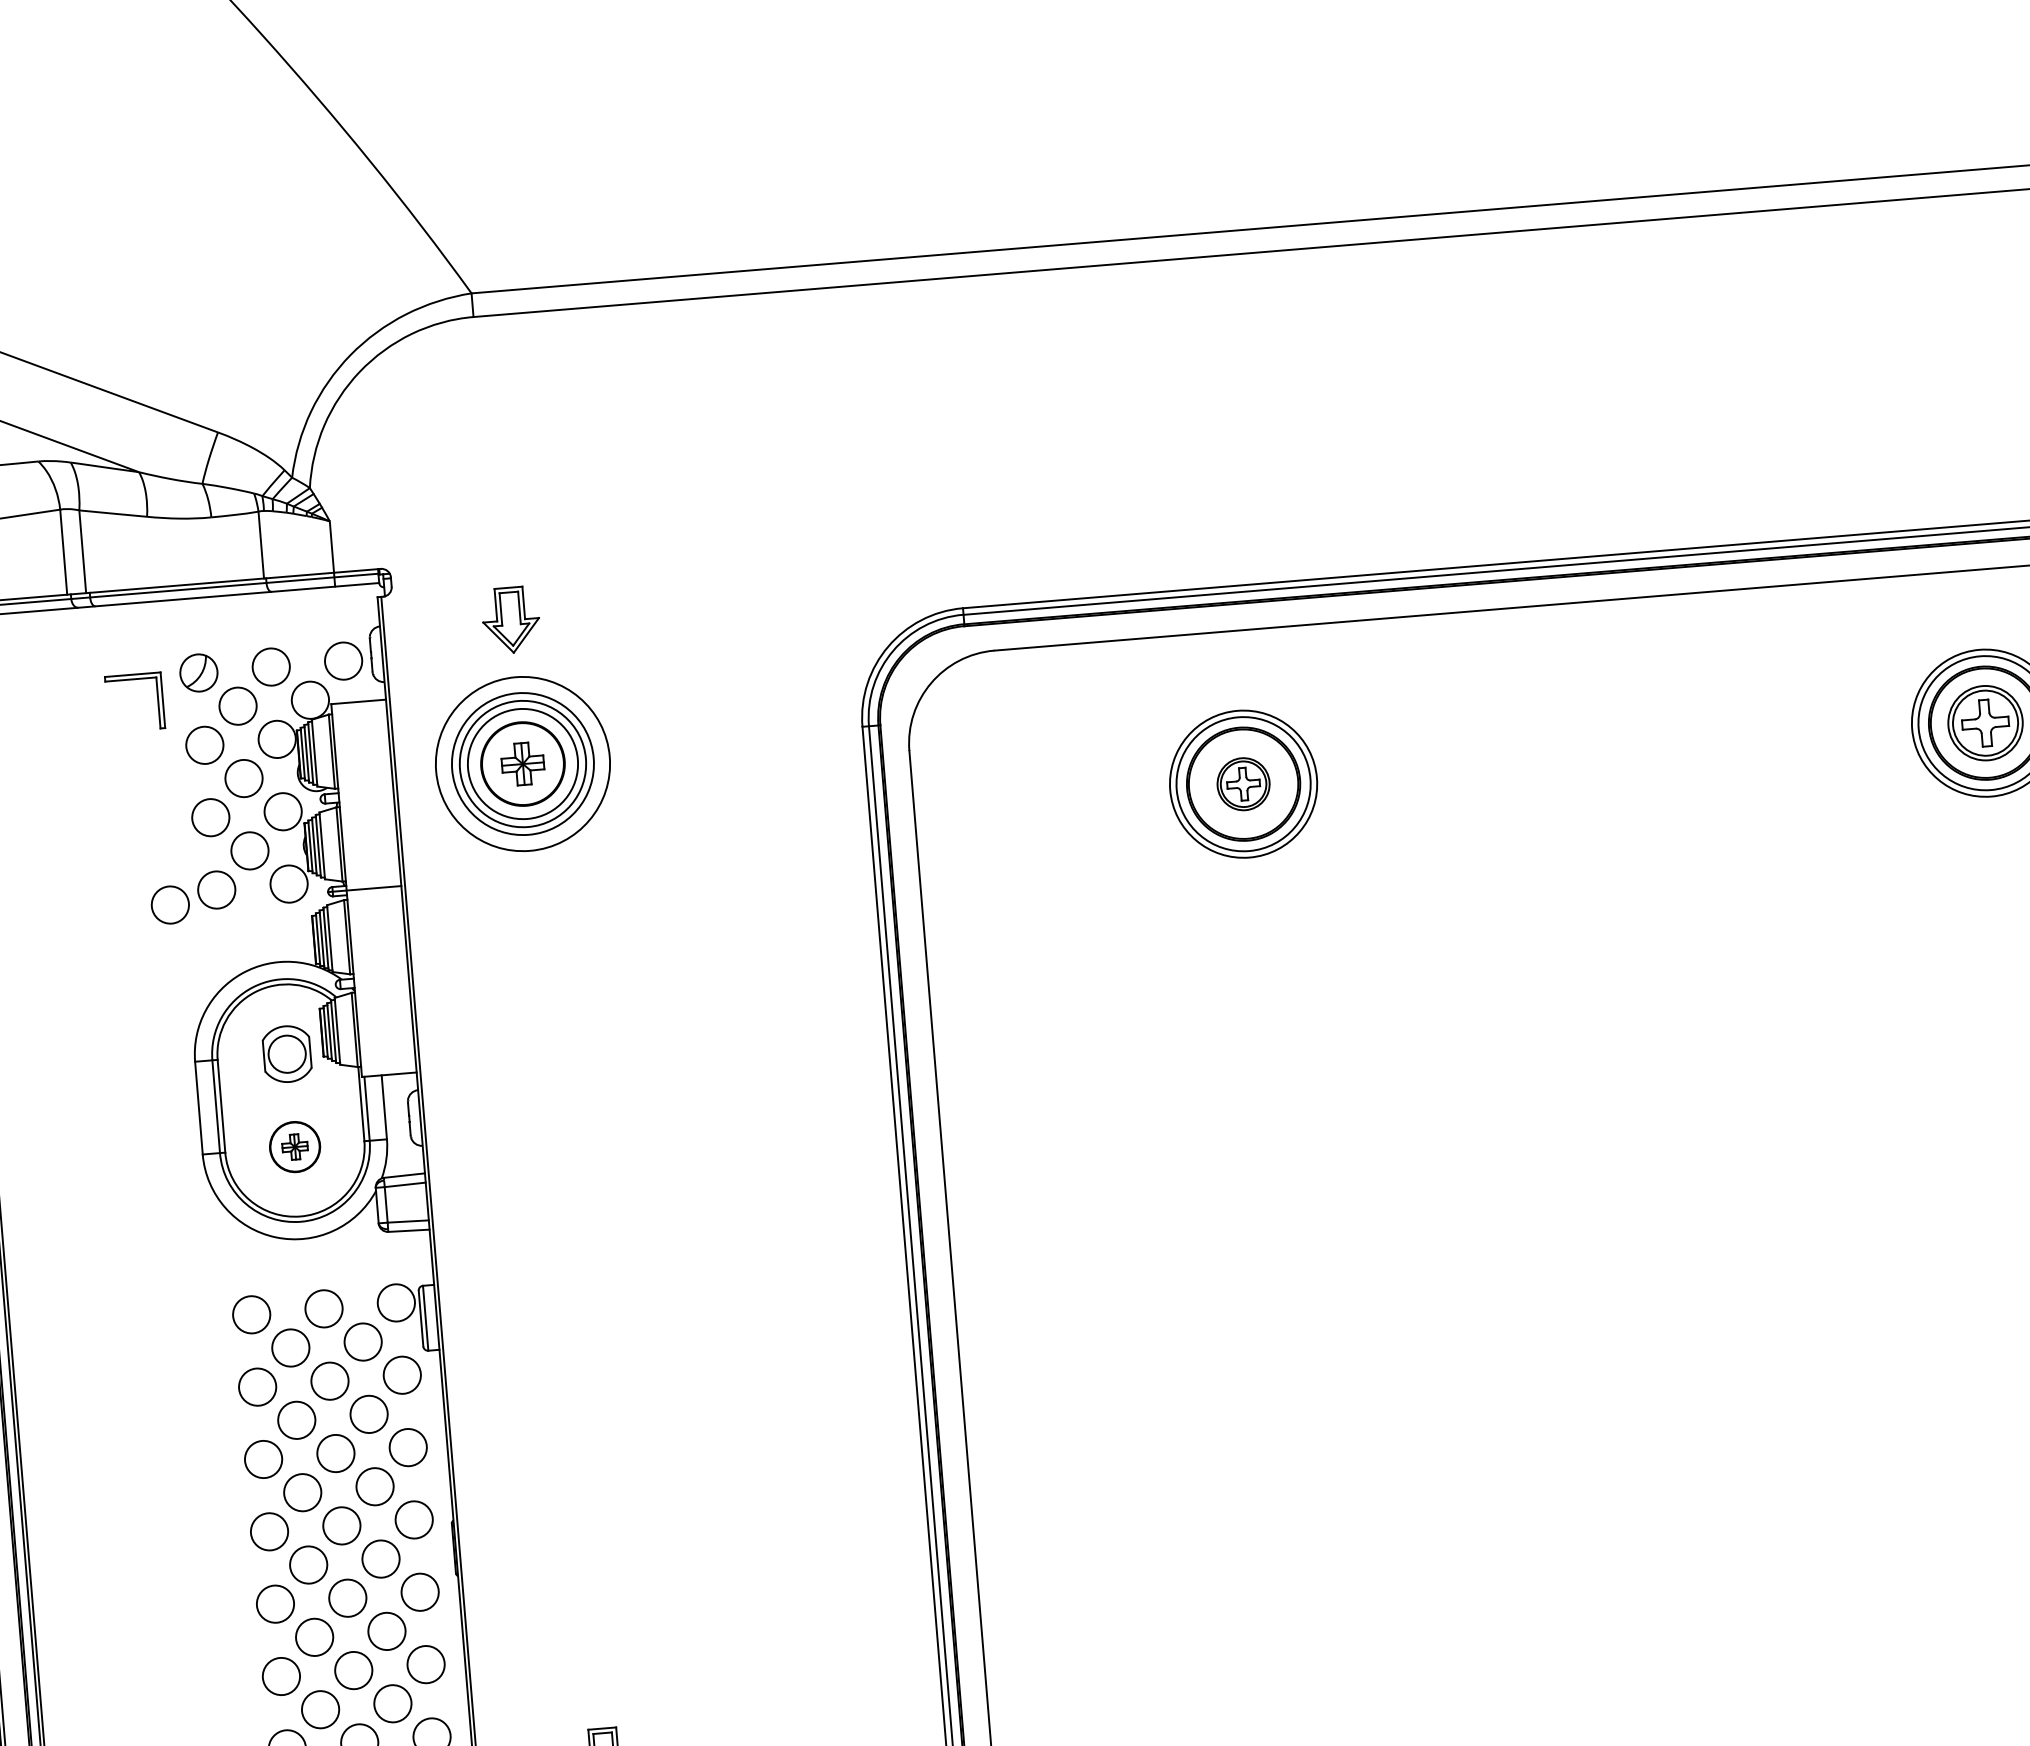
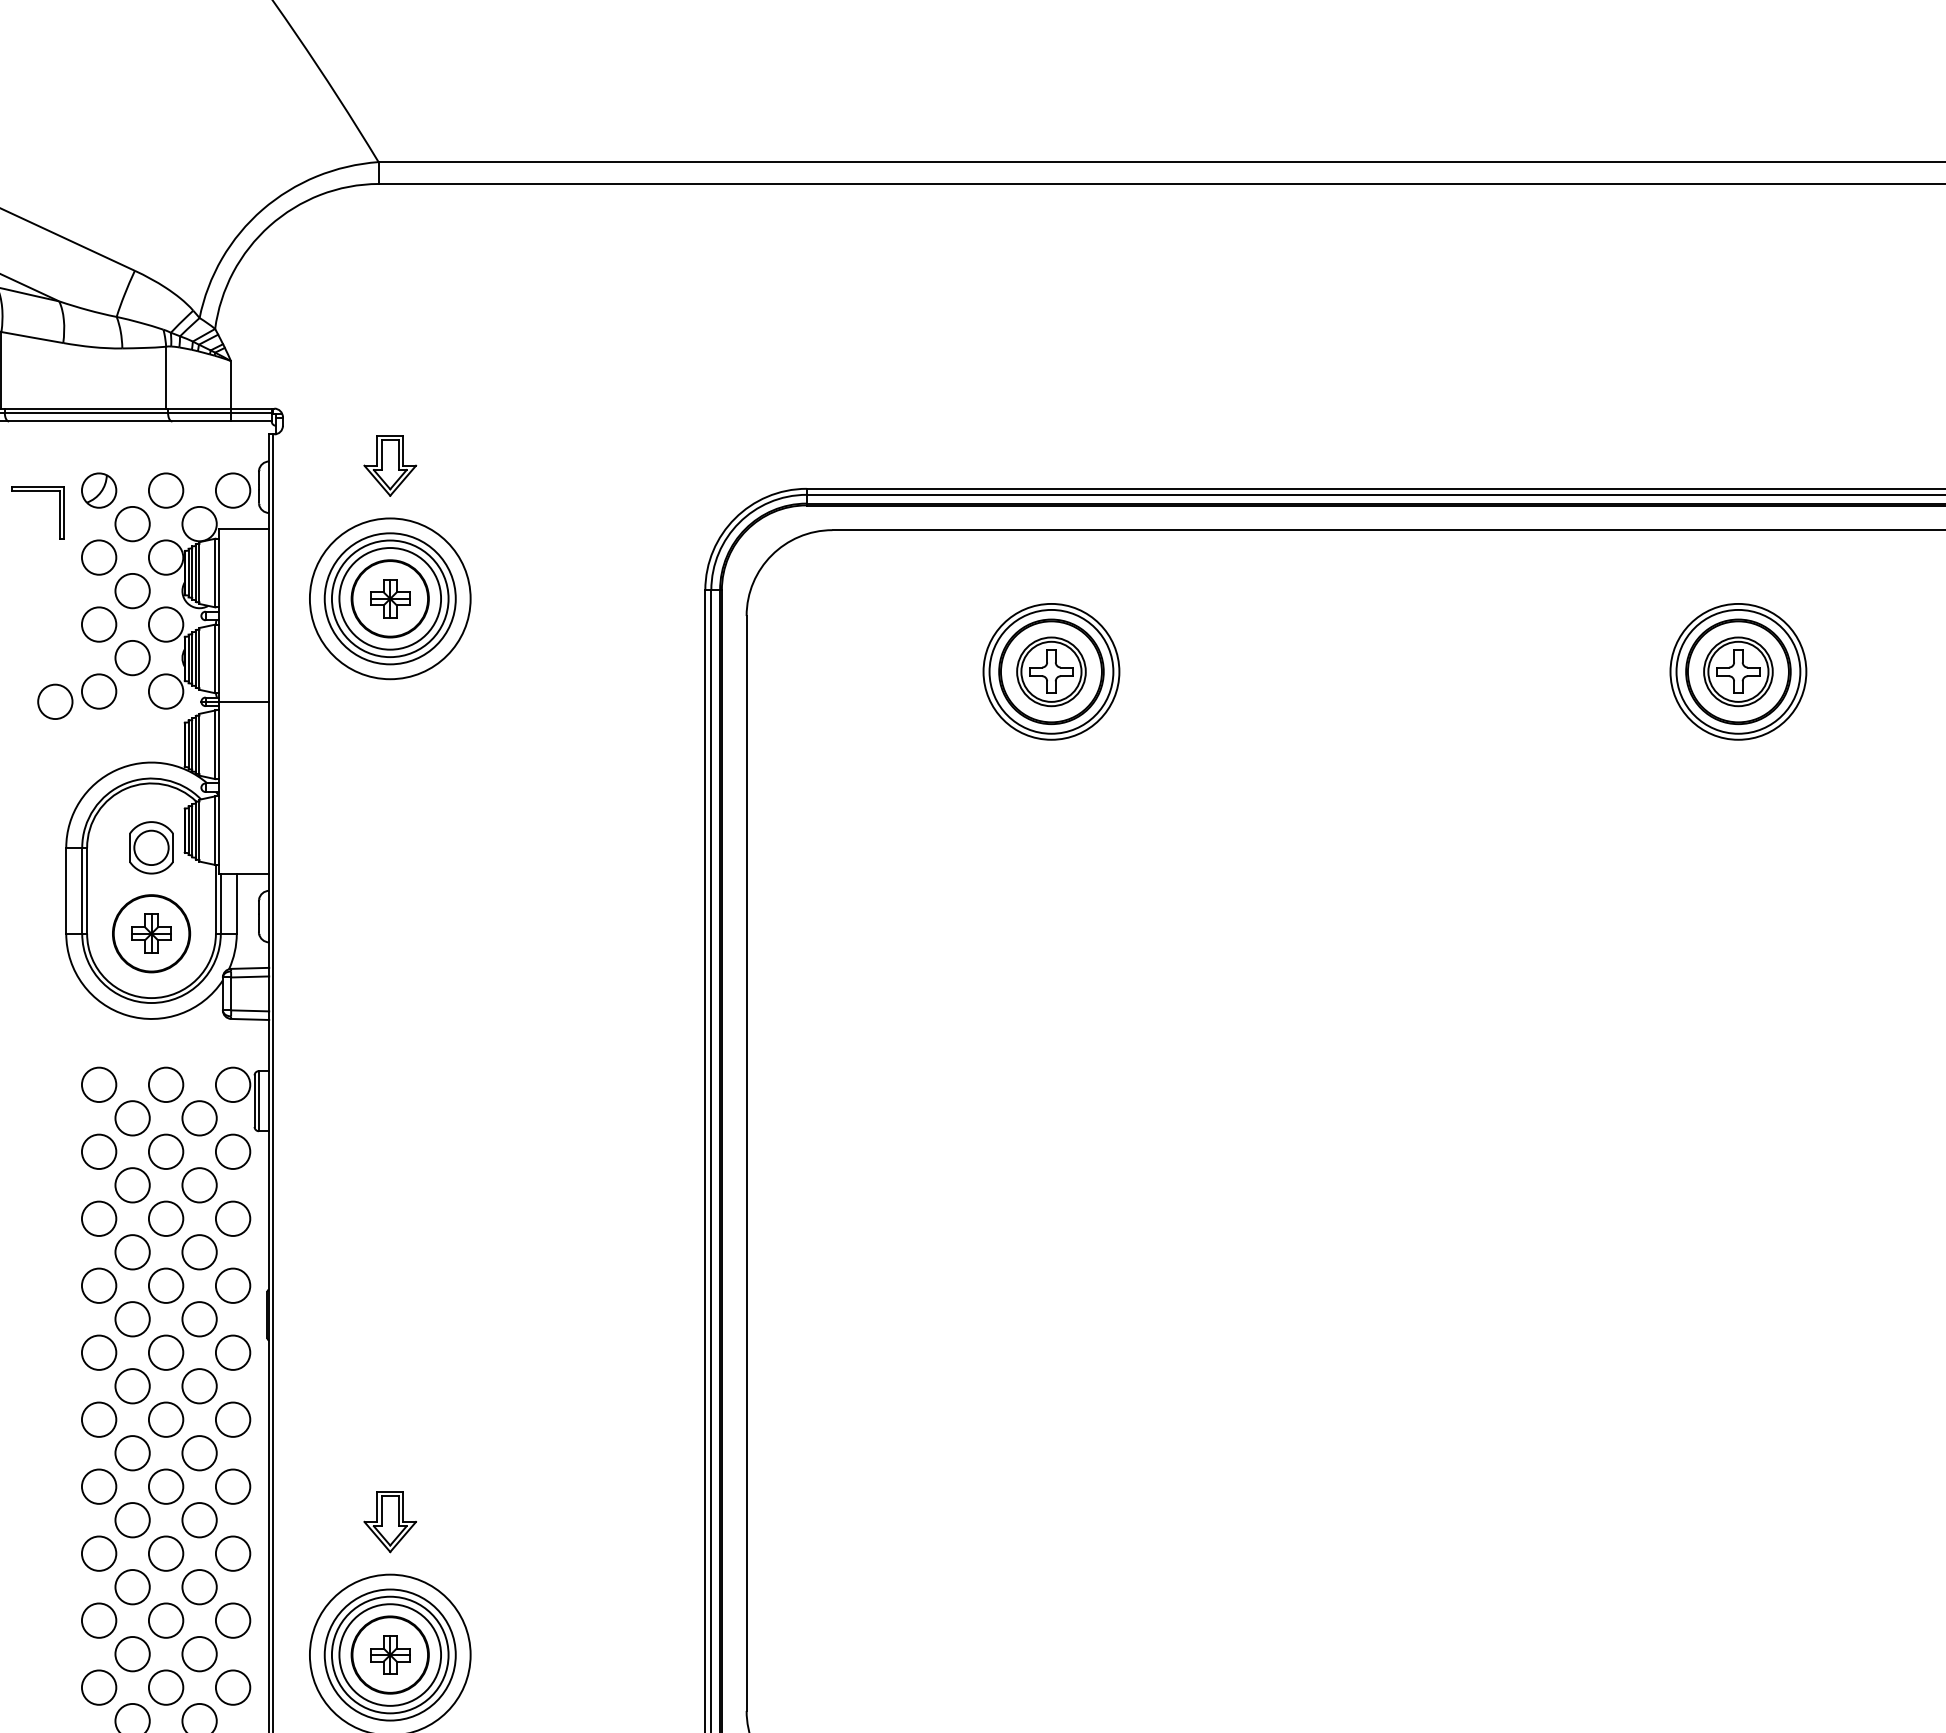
part: (1243, 783) -> (1051, 671), size x1.43
part: (294, 1146) -> (151, 933), size x1.67

